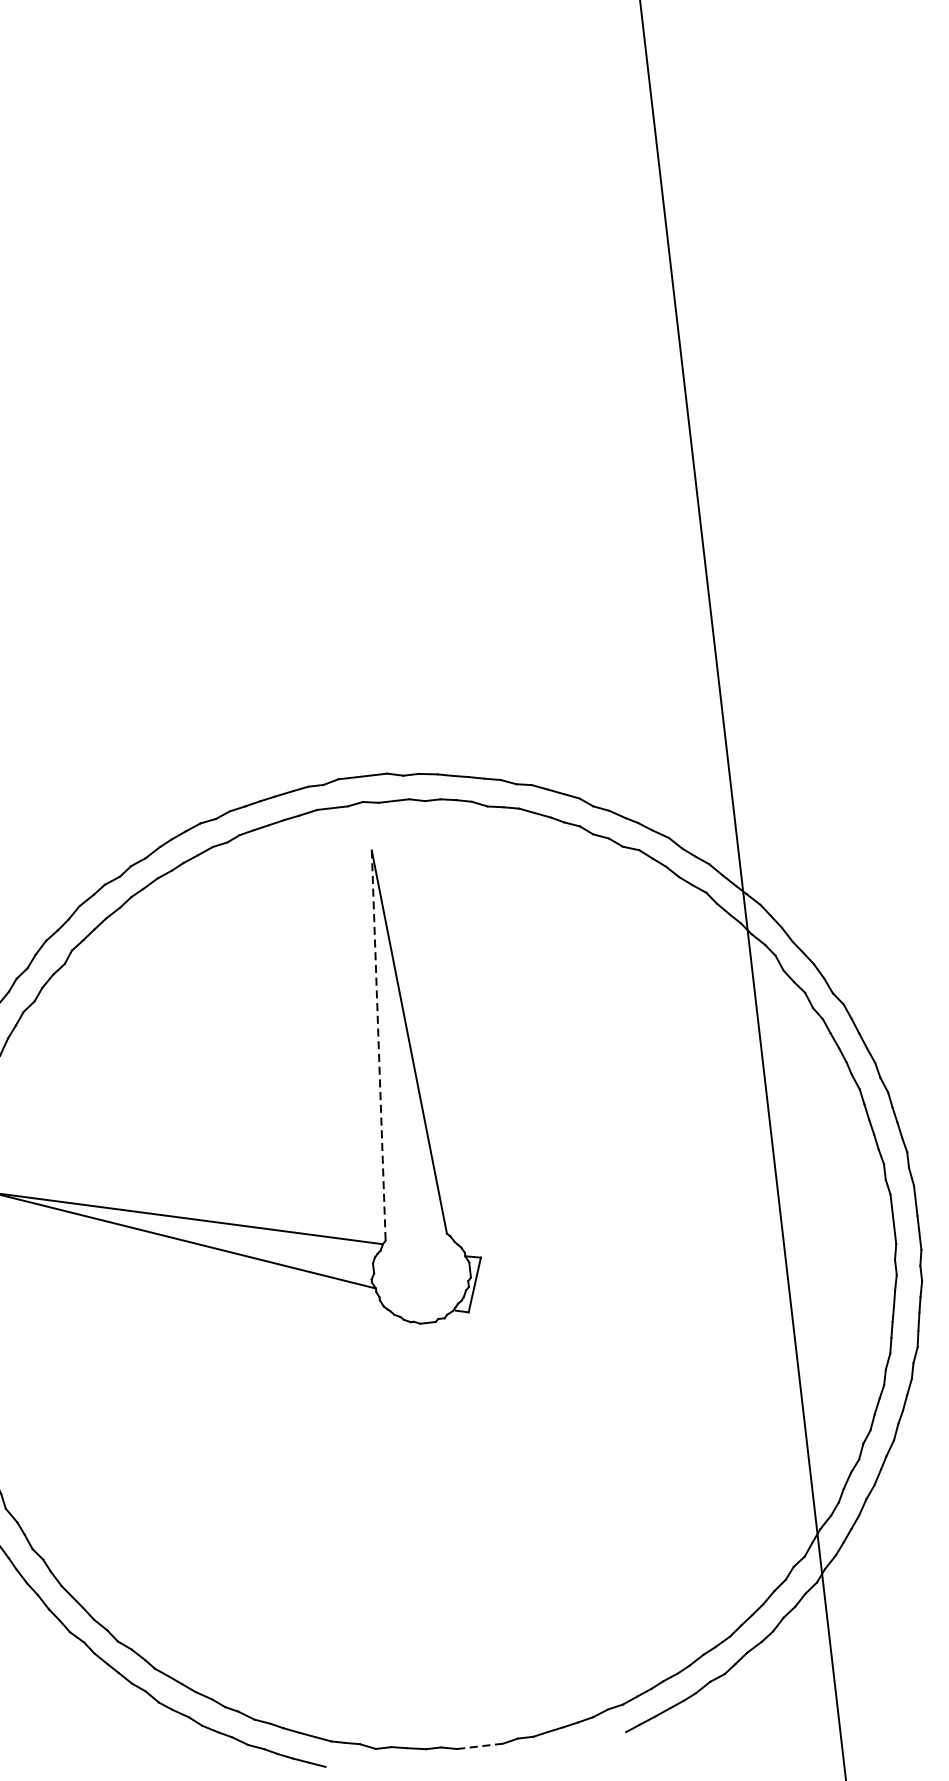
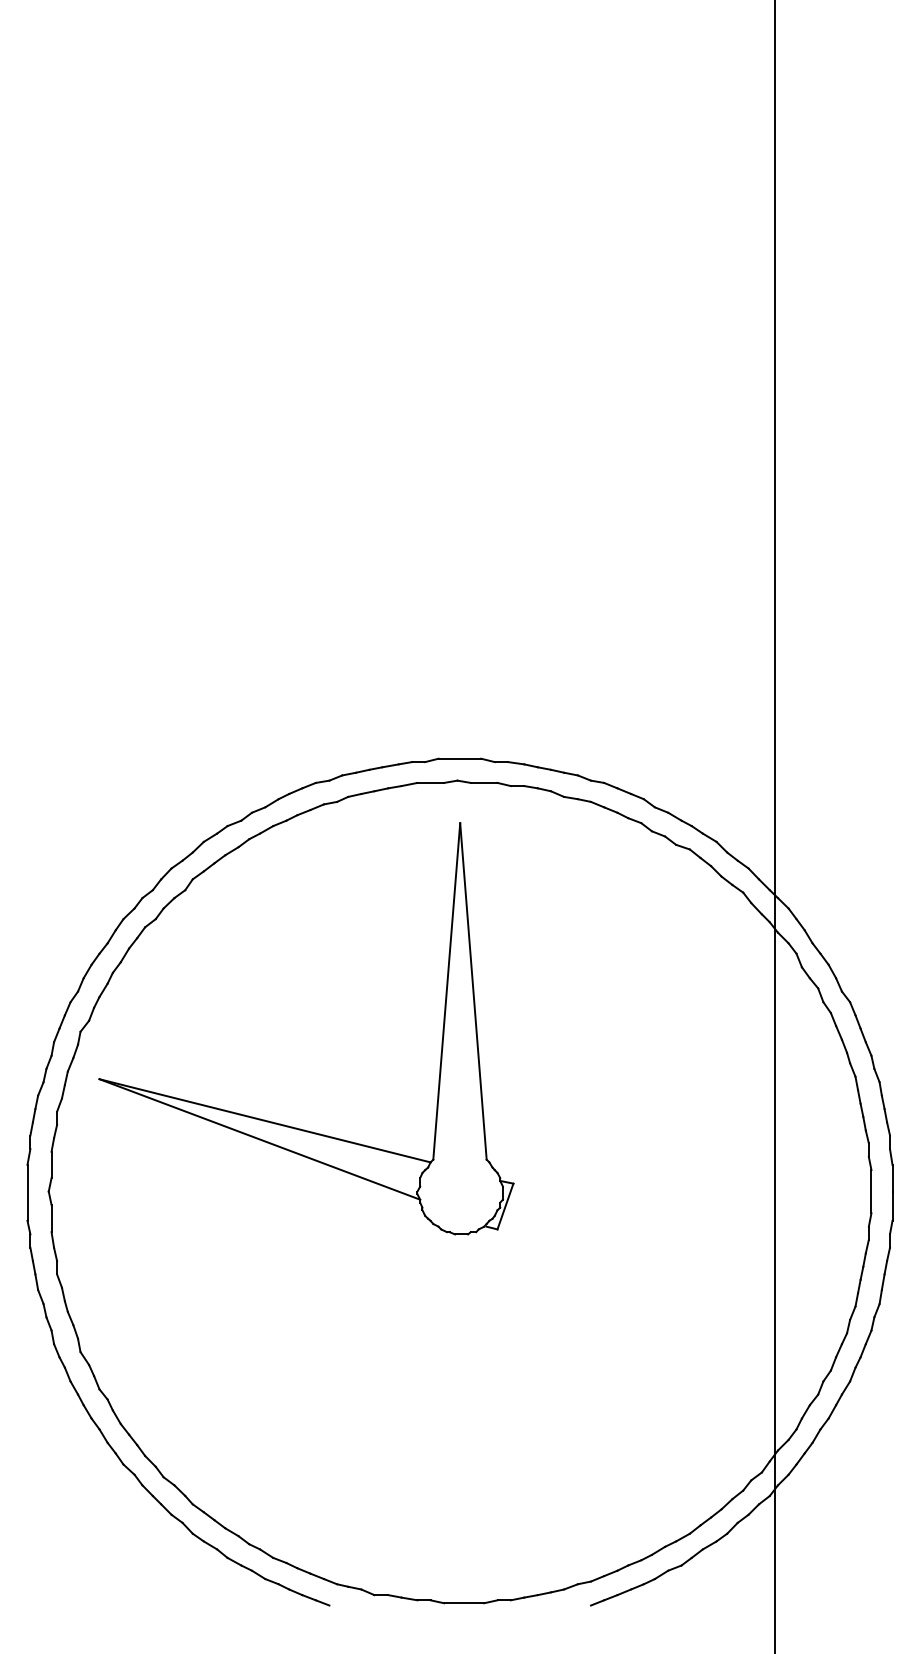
line: (378, 1045) -> (446, 991), dashed -> solid
line: (480, 1746) -> (464, 1603), dashed -> solid

